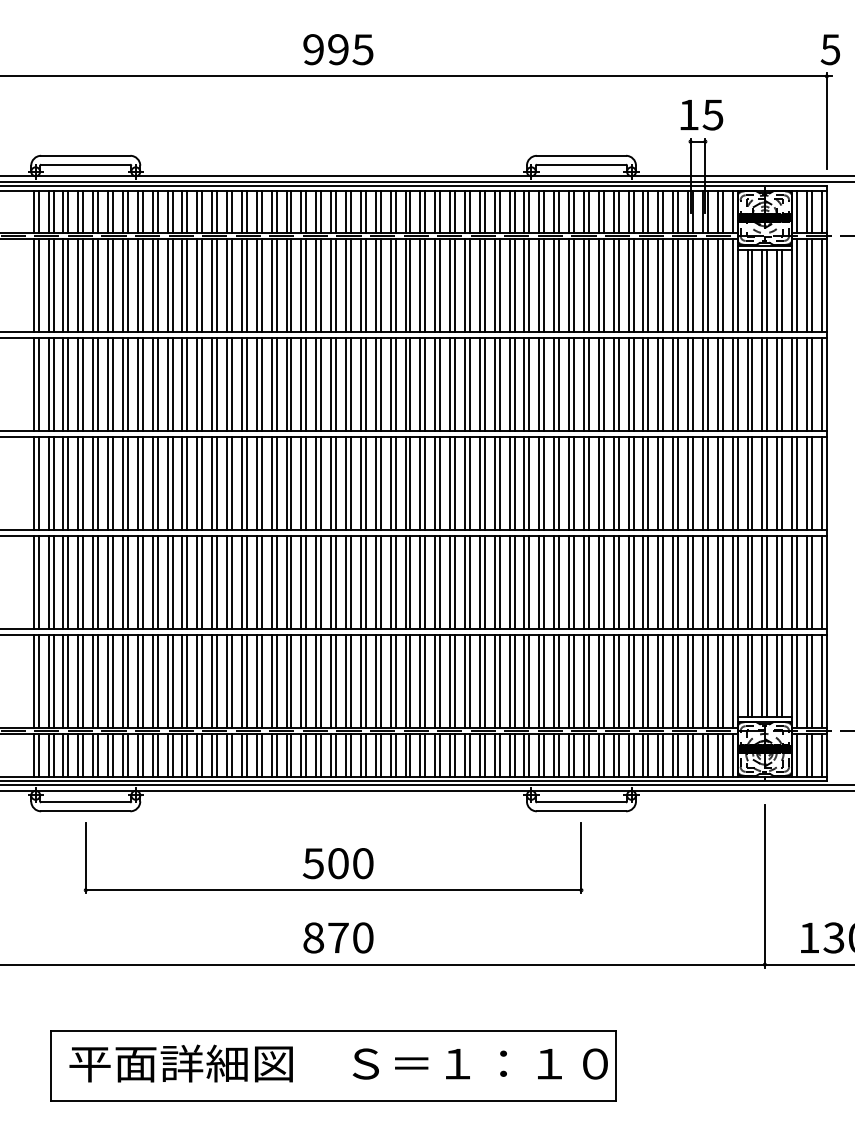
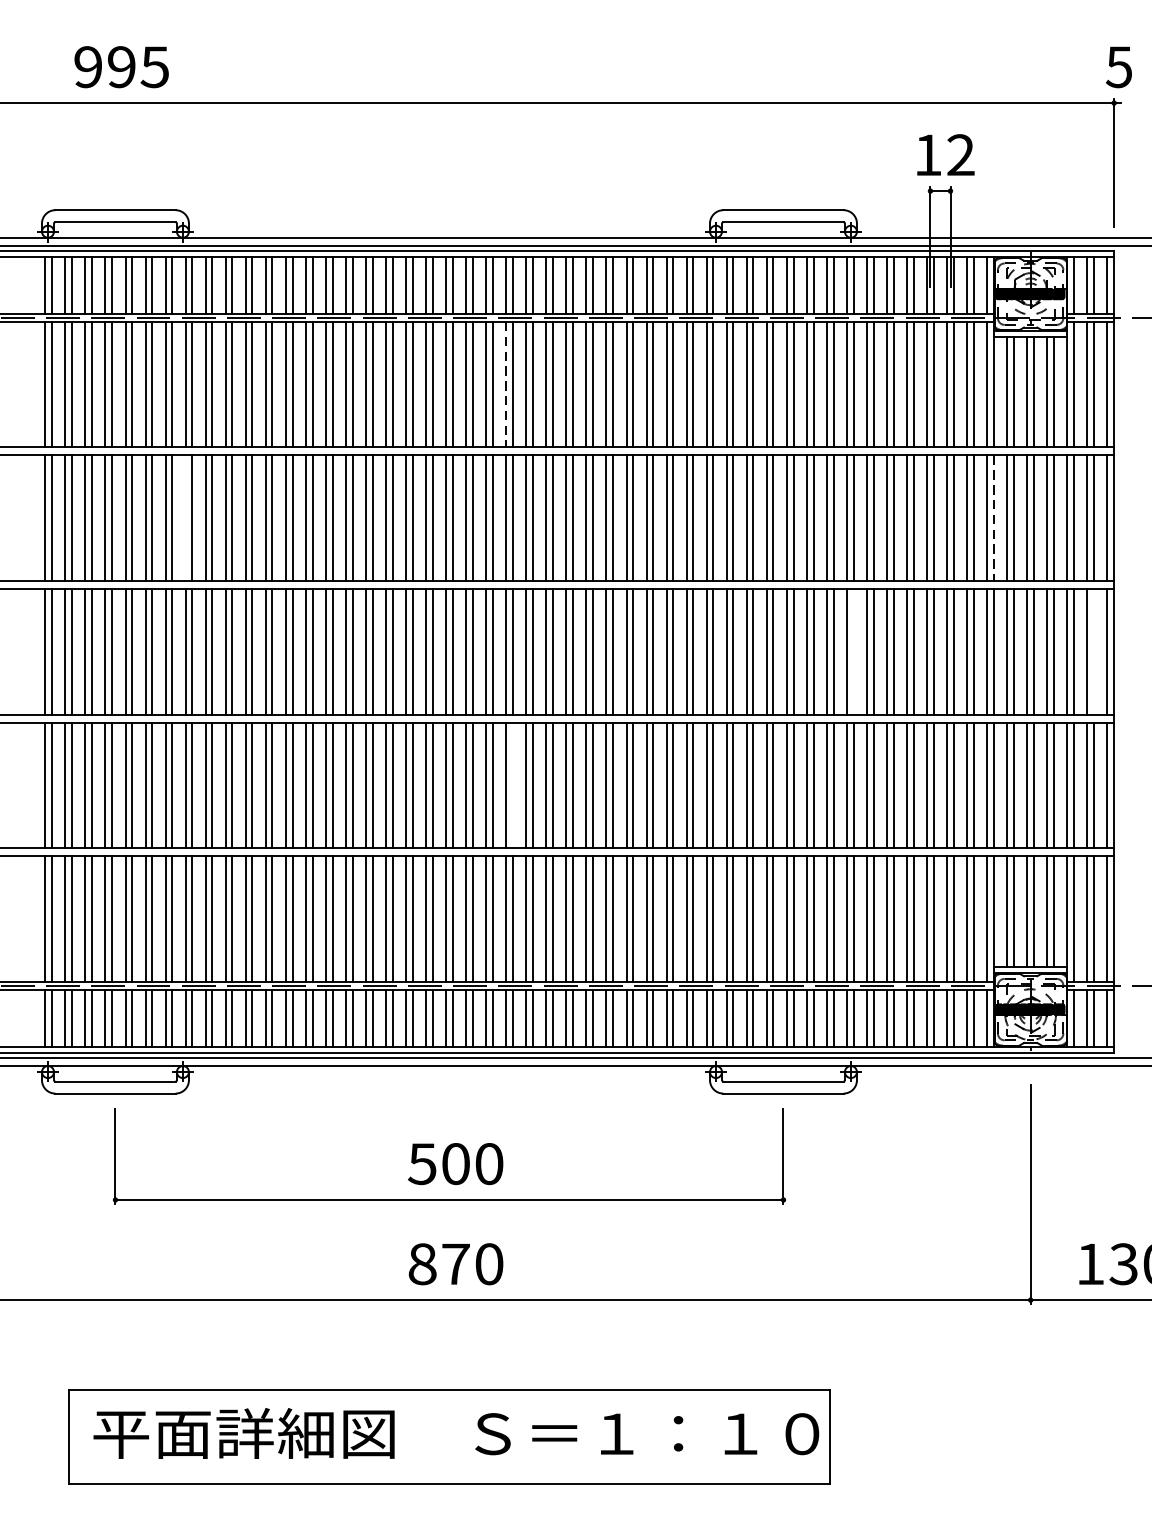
text: (338, 49) -> (121, 66), moved
text: (712, 114) -> (960, 154), 15 -> 12
line: (375, 285) -> (505, 384), solid -> dashed
line: (137, 384) -> (185, 518), removed
line: (737, 384) -> (993, 518), solid -> dashed
line: (633, 483) -> (853, 651), removed
line: (811, 483) -> (1093, 651), removed
line: (380, 582) -> (512, 785), removed

